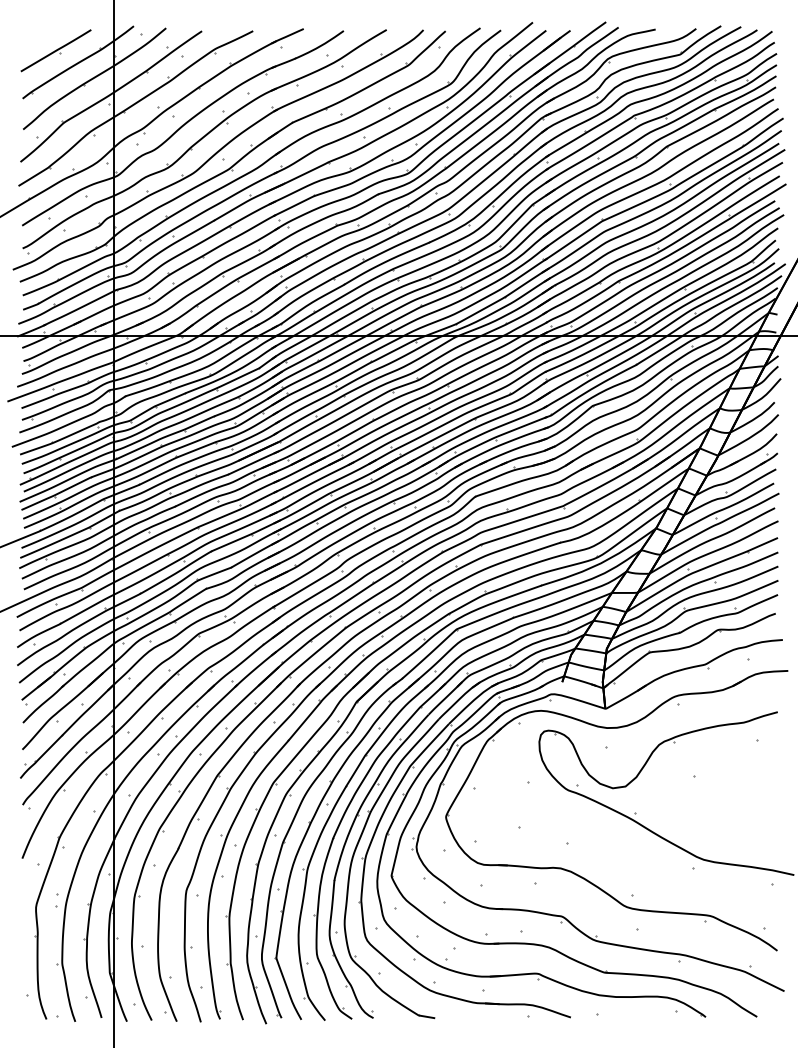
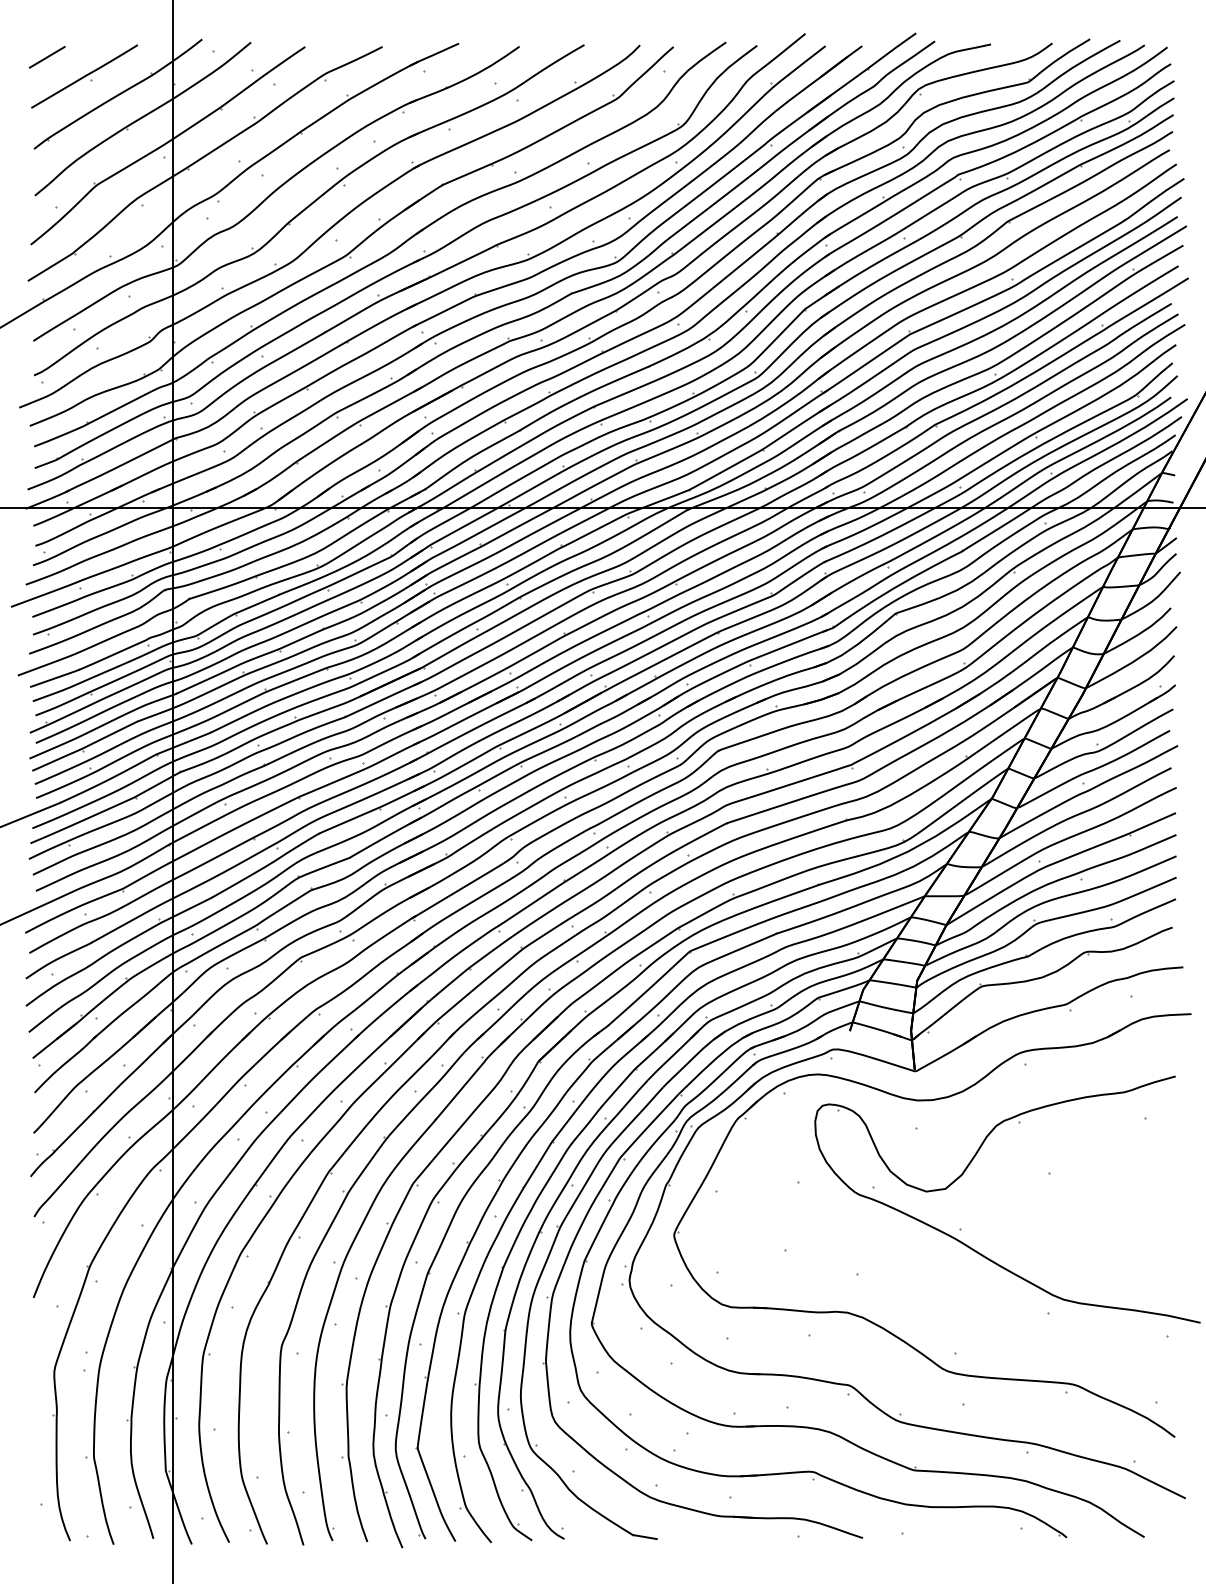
line: (31, 37) -> (47, 56), added

